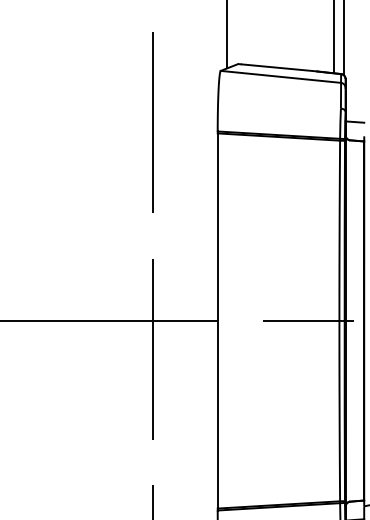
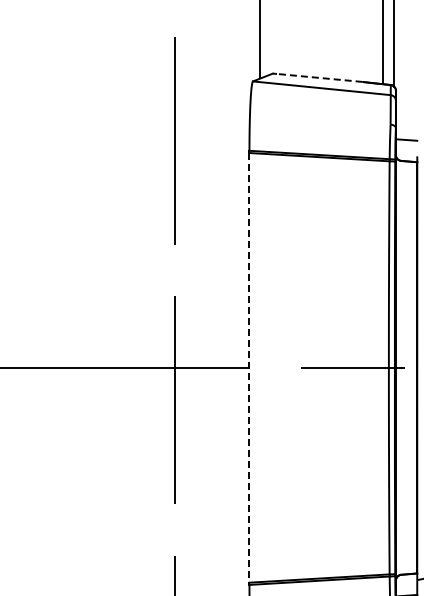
line: (278, 67) -> (319, 77), solid -> dashed
line: (217, 320) -> (249, 367), solid -> dashed

